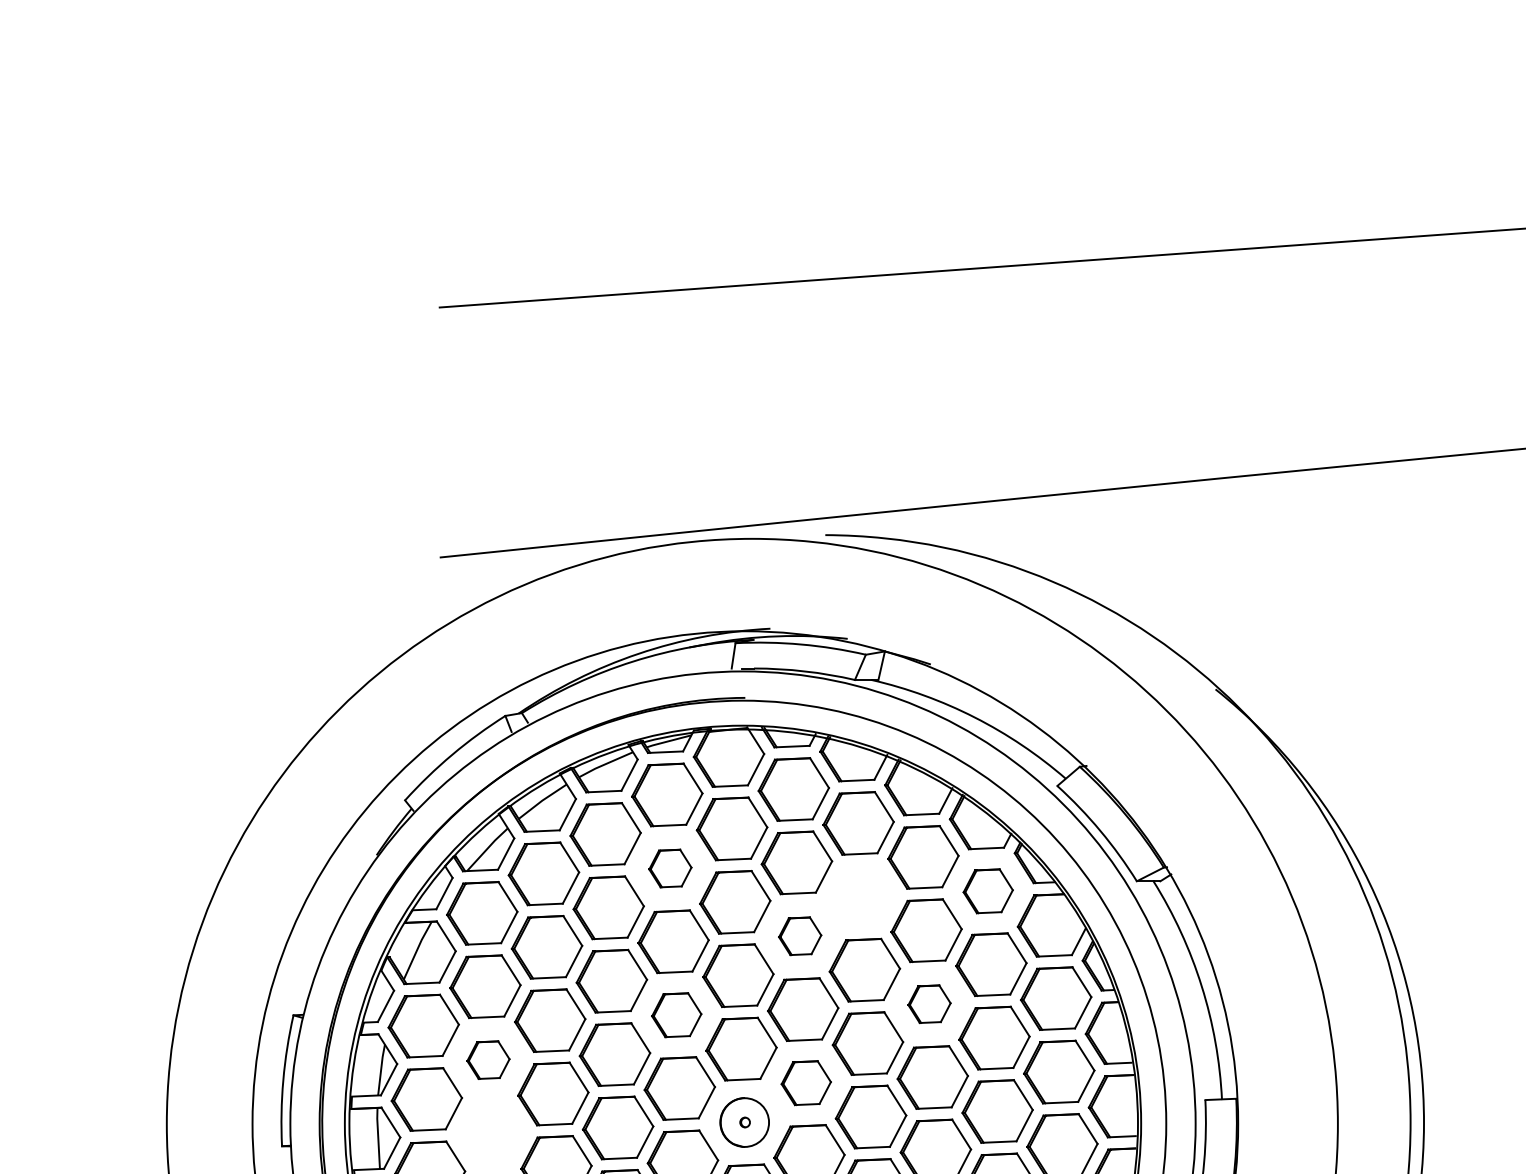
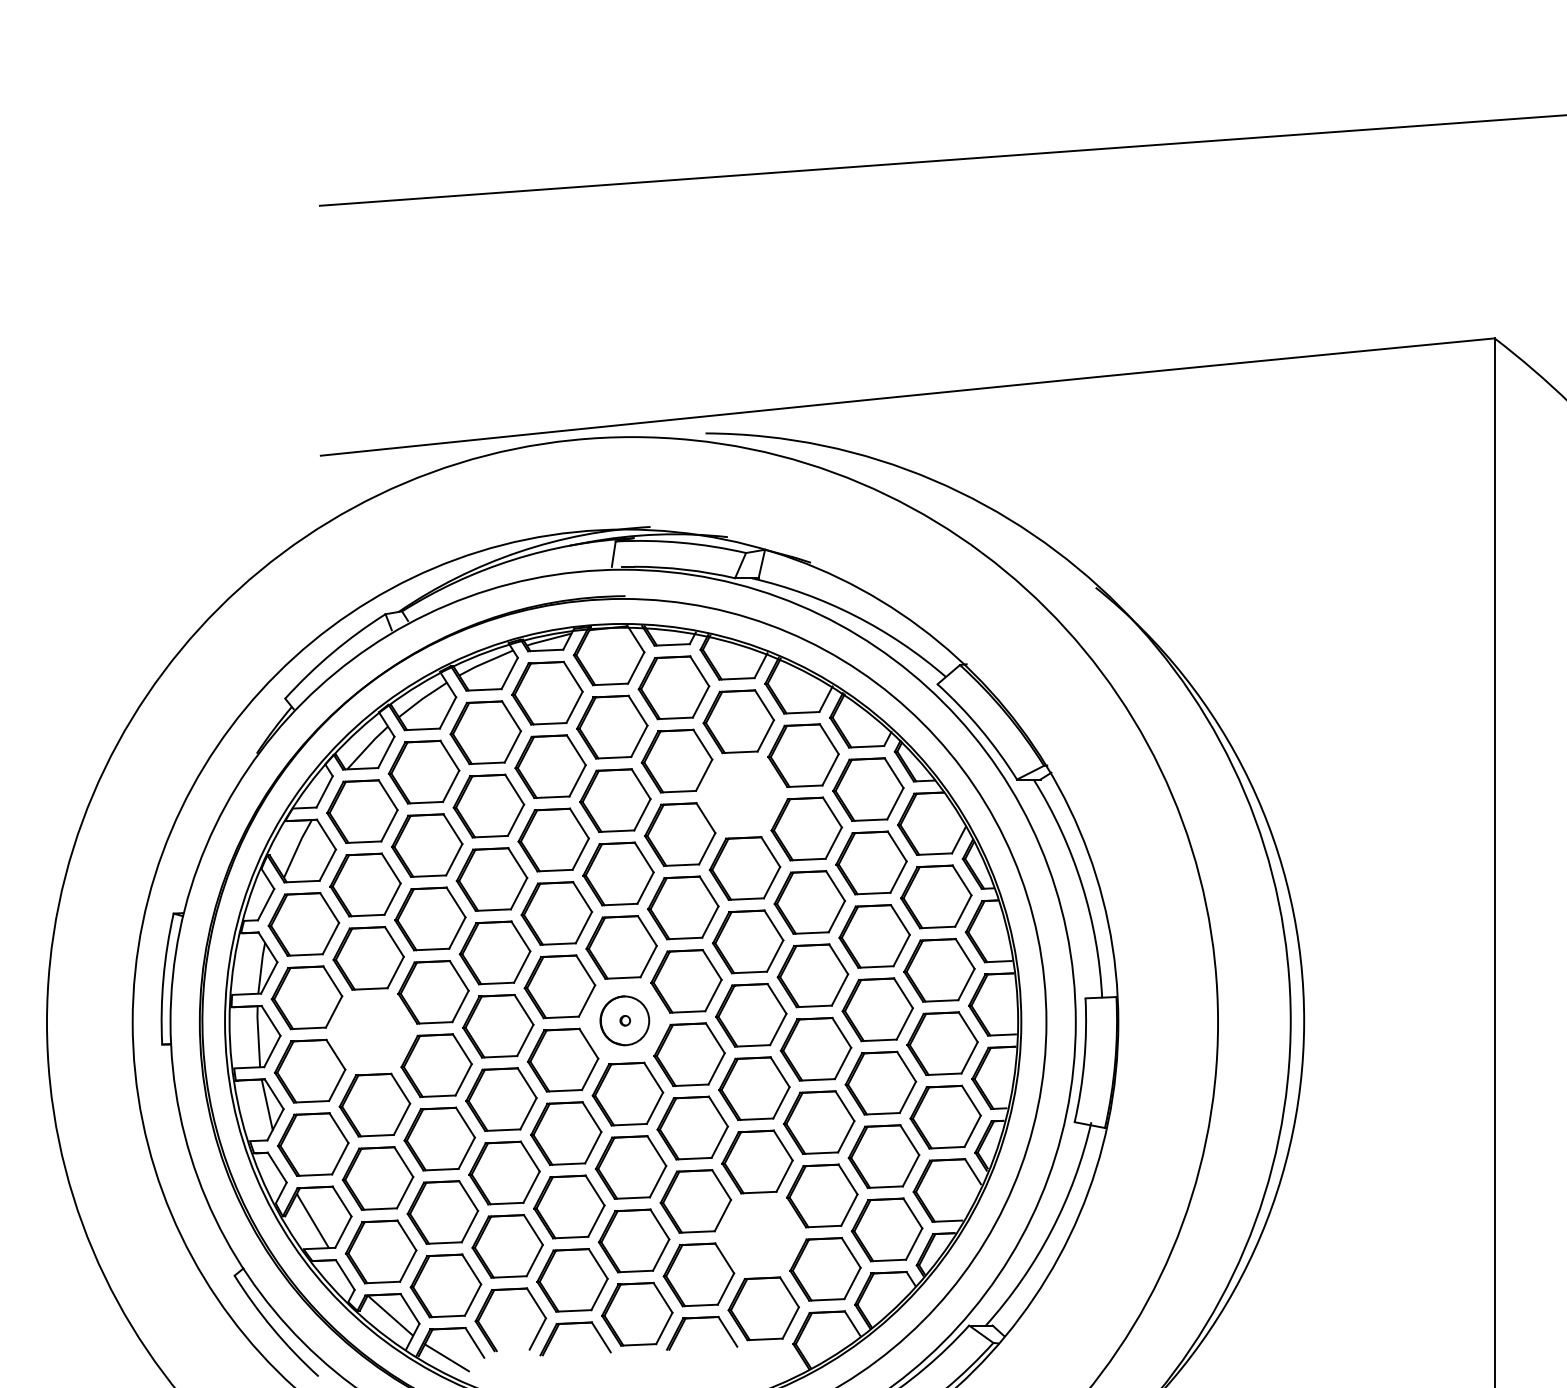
part: (670, 868) -> (550, 766), size x1.67
part: (988, 891) -> (868, 789), size x1.43
part: (800, 936) -> (680, 834), size x1.67
part: (929, 1004) -> (809, 902), size x1.67
part: (676, 1015) -> (556, 913), size x1.43
part: (488, 1060) -> (368, 958), size x1.67
part: (806, 1083) -> (686, 981), size x1.43

